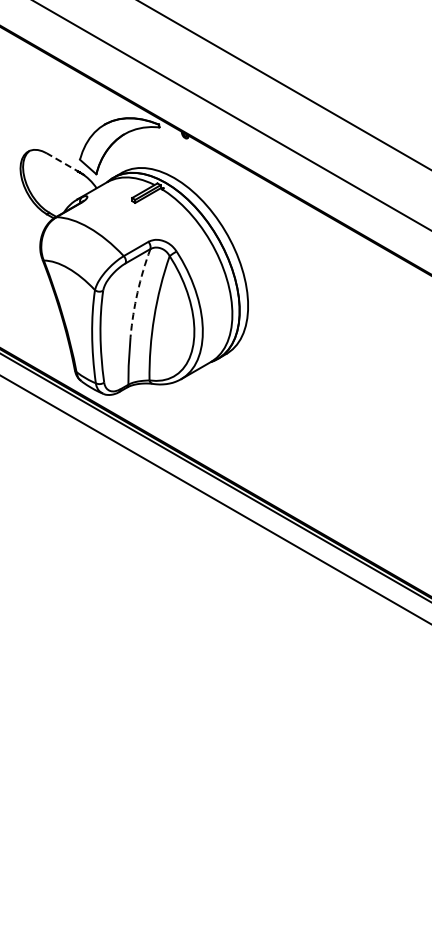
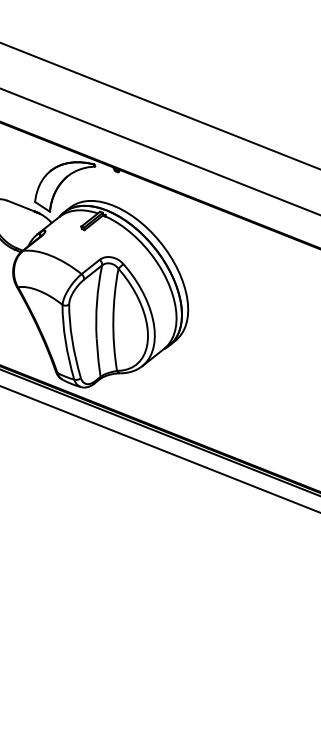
line: (63, 163) -> (22, 206), dashed -> solid
arc: (137, 292) -> (96, 301), dashed -> solid

